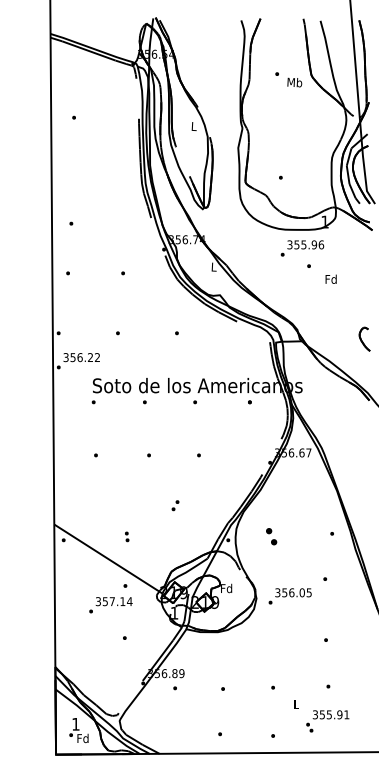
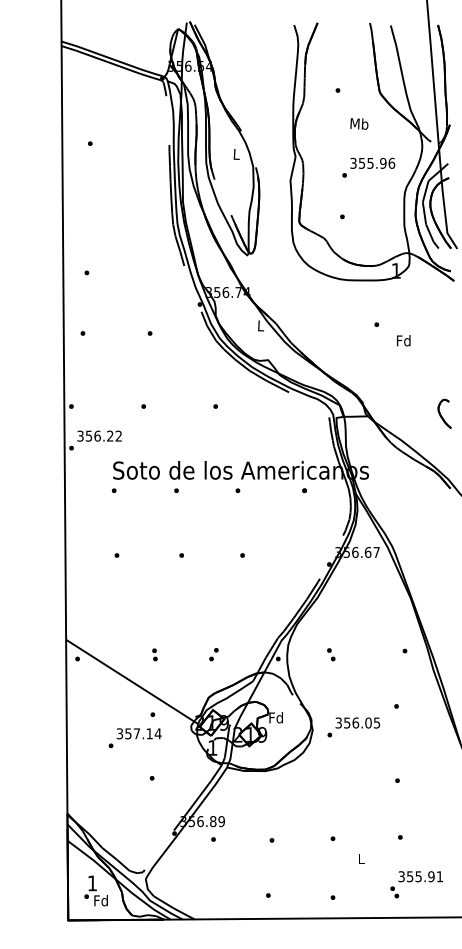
text: (294, 82) -> (359, 123), moved
text: (302, 248) -> (368, 167), moved
part: (175, 505) -> (213, 654), moved
part: (271, 536) -> (330, 654), size x0.62
text: (327, 721) -> (416, 884), moved

